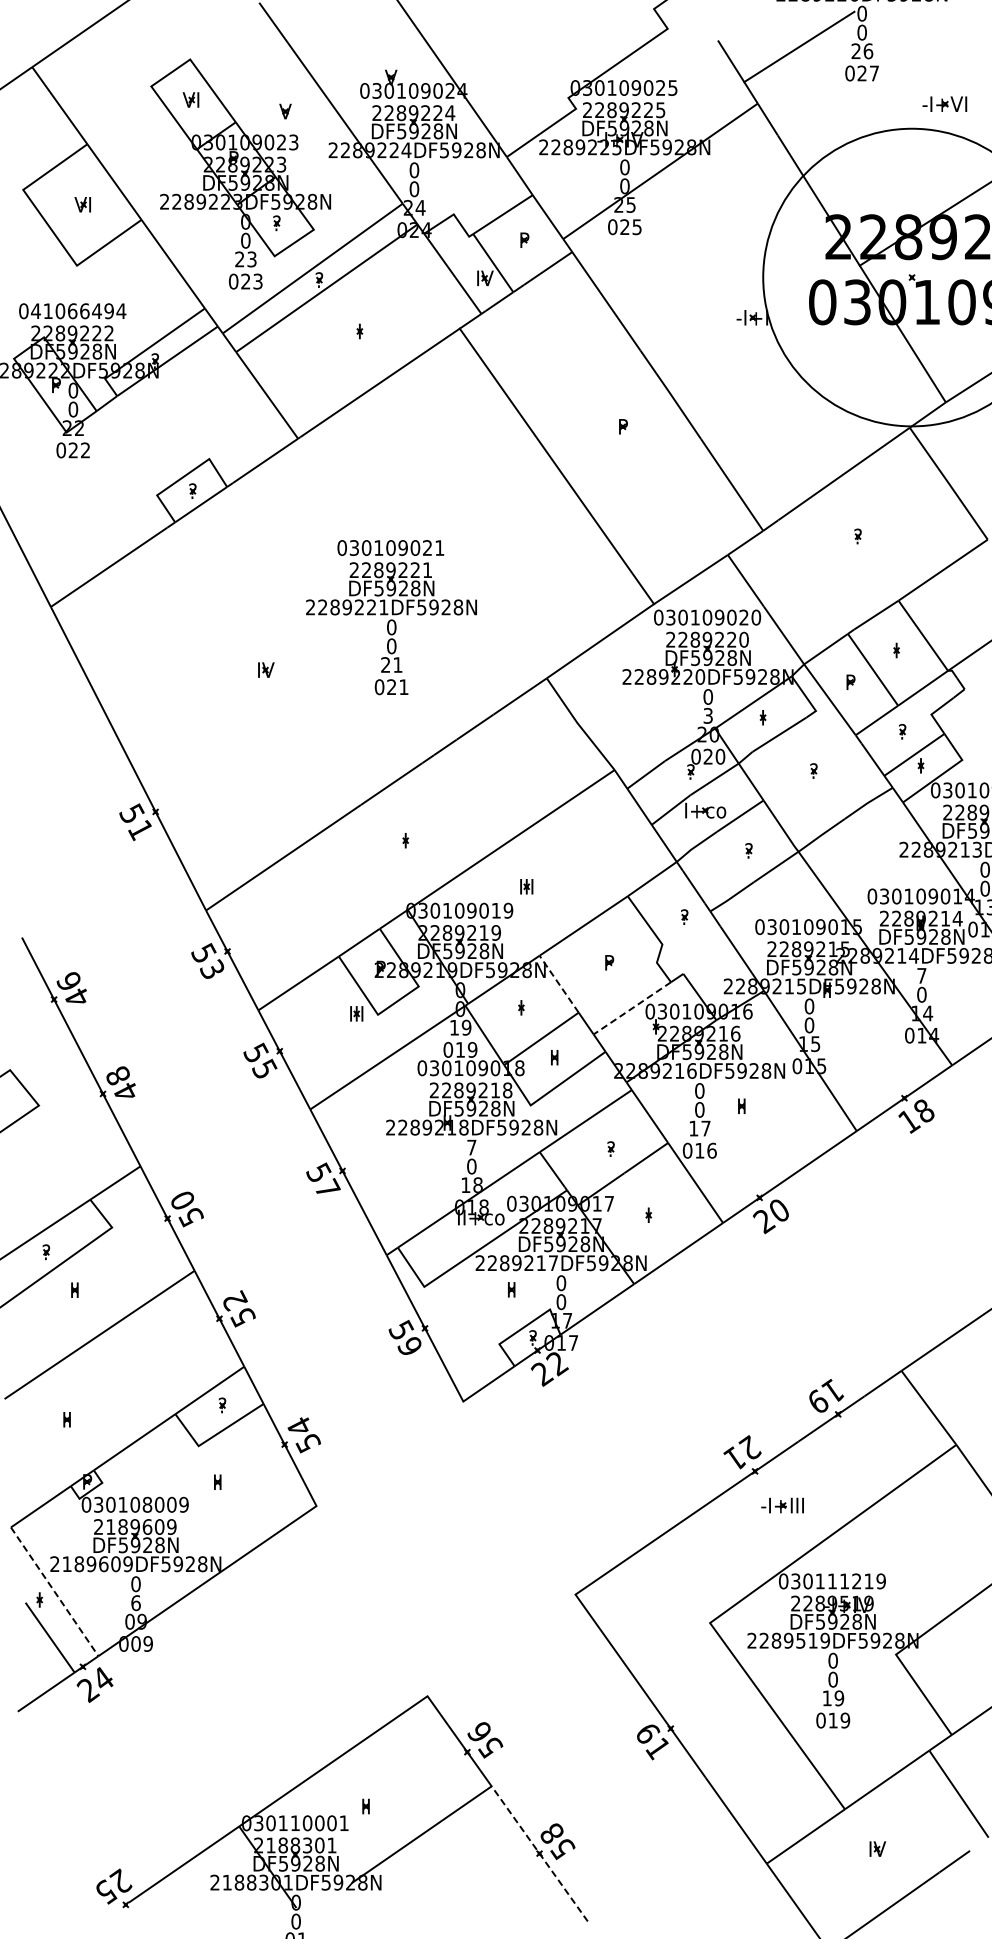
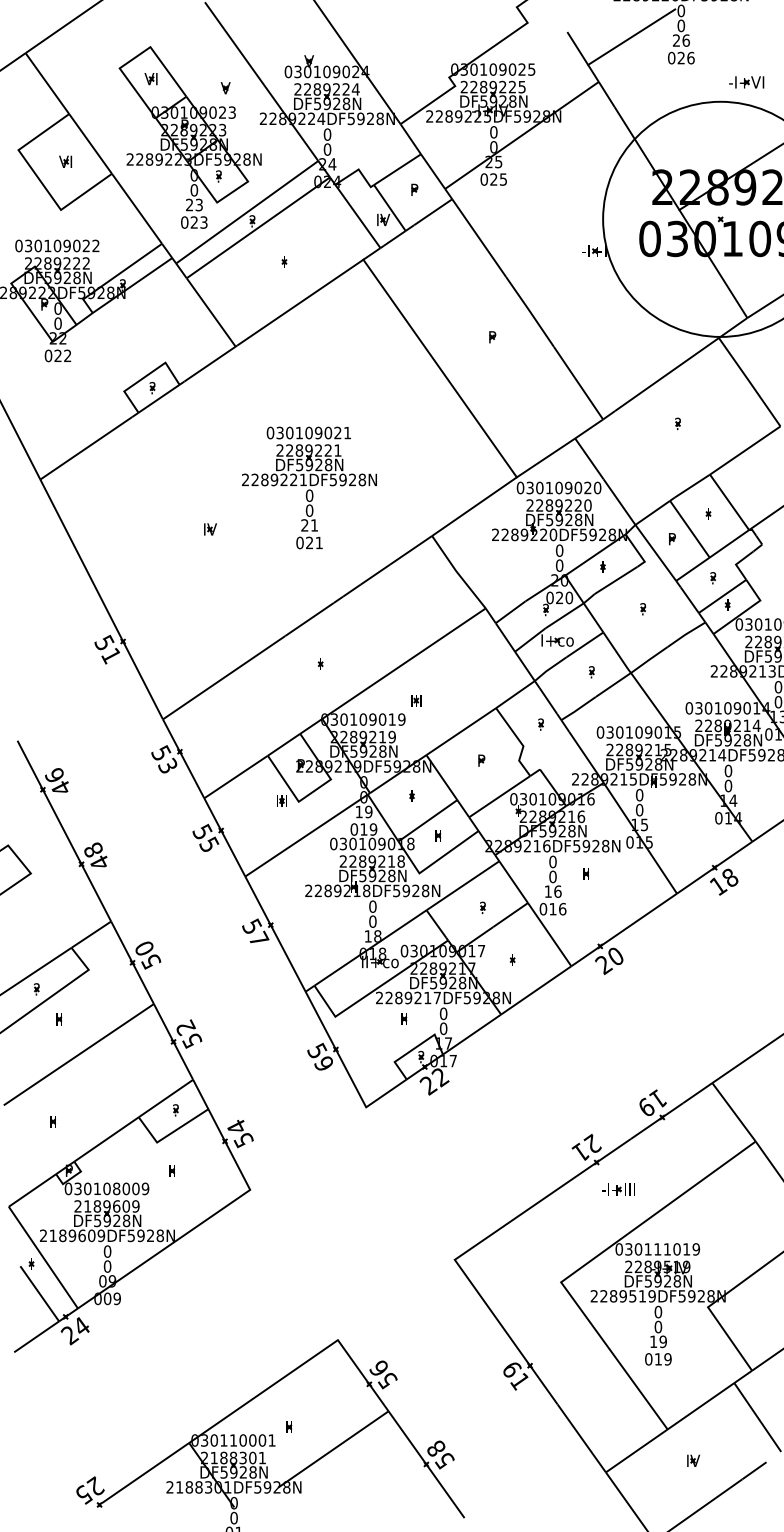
text: (874, 73) -> (691, 58), 027 -> 026
text: (78, 311) -> (62, 246), 041066494 -> 030109022
text: (707, 715) -> (559, 565), 3 -> 0
text: (921, 975) -> (728, 770), 7 -> 0
line: (559, 984) -> (442, 777), dashed -> solid
line: (632, 1008) -> (499, 796), dashed -> solid
text: (705, 1128) -> (557, 891), 17 -> 16
text: (471, 1147) -> (372, 906), 7 -> 0
text: (856, 1581) -> (676, 1249), 030111219 -> 030111019
line: (54, 1591) -> (43, 1257), dashed -> solid
text: (135, 1602) -> (107, 1266), 6 -> 0
line: (539, 1853) -> (426, 1464), dashed -> solid

